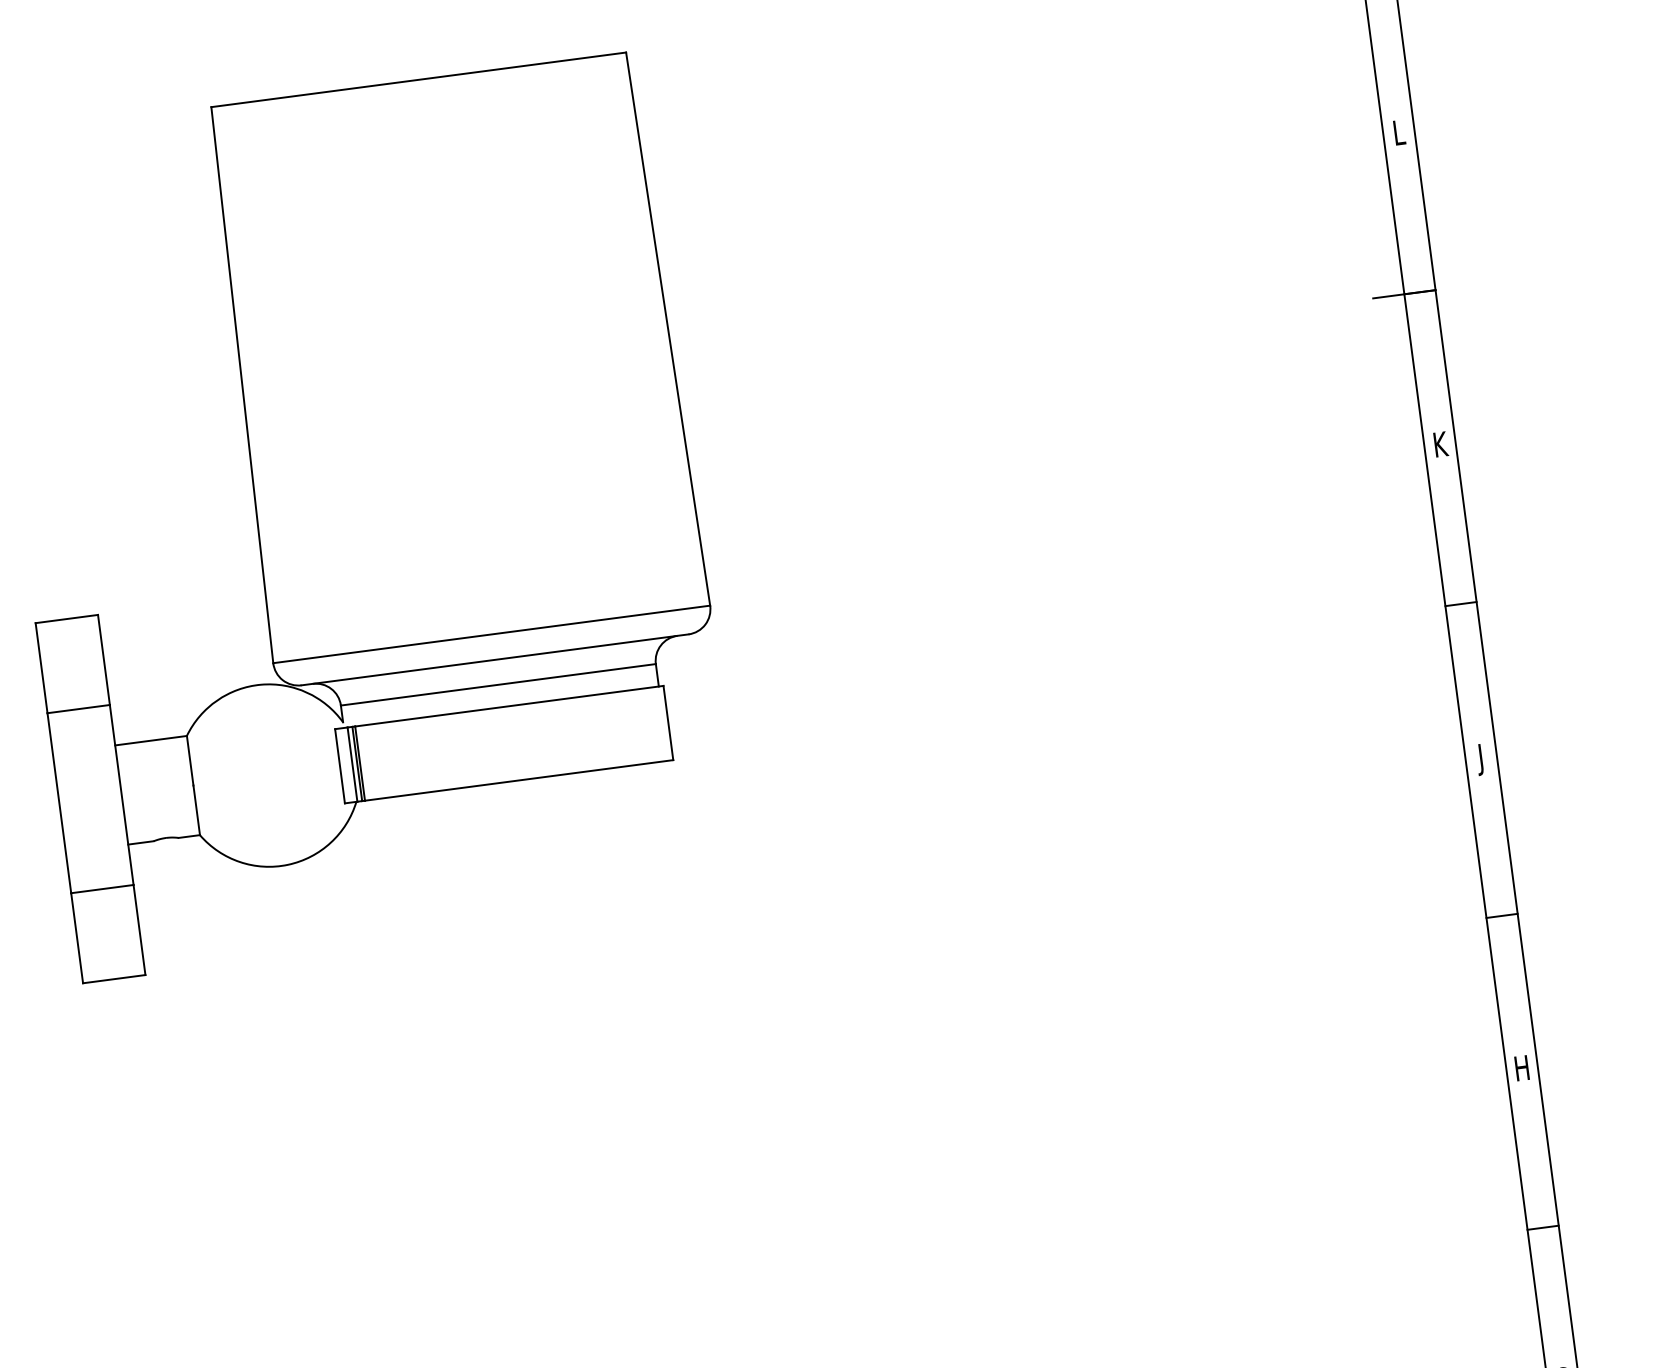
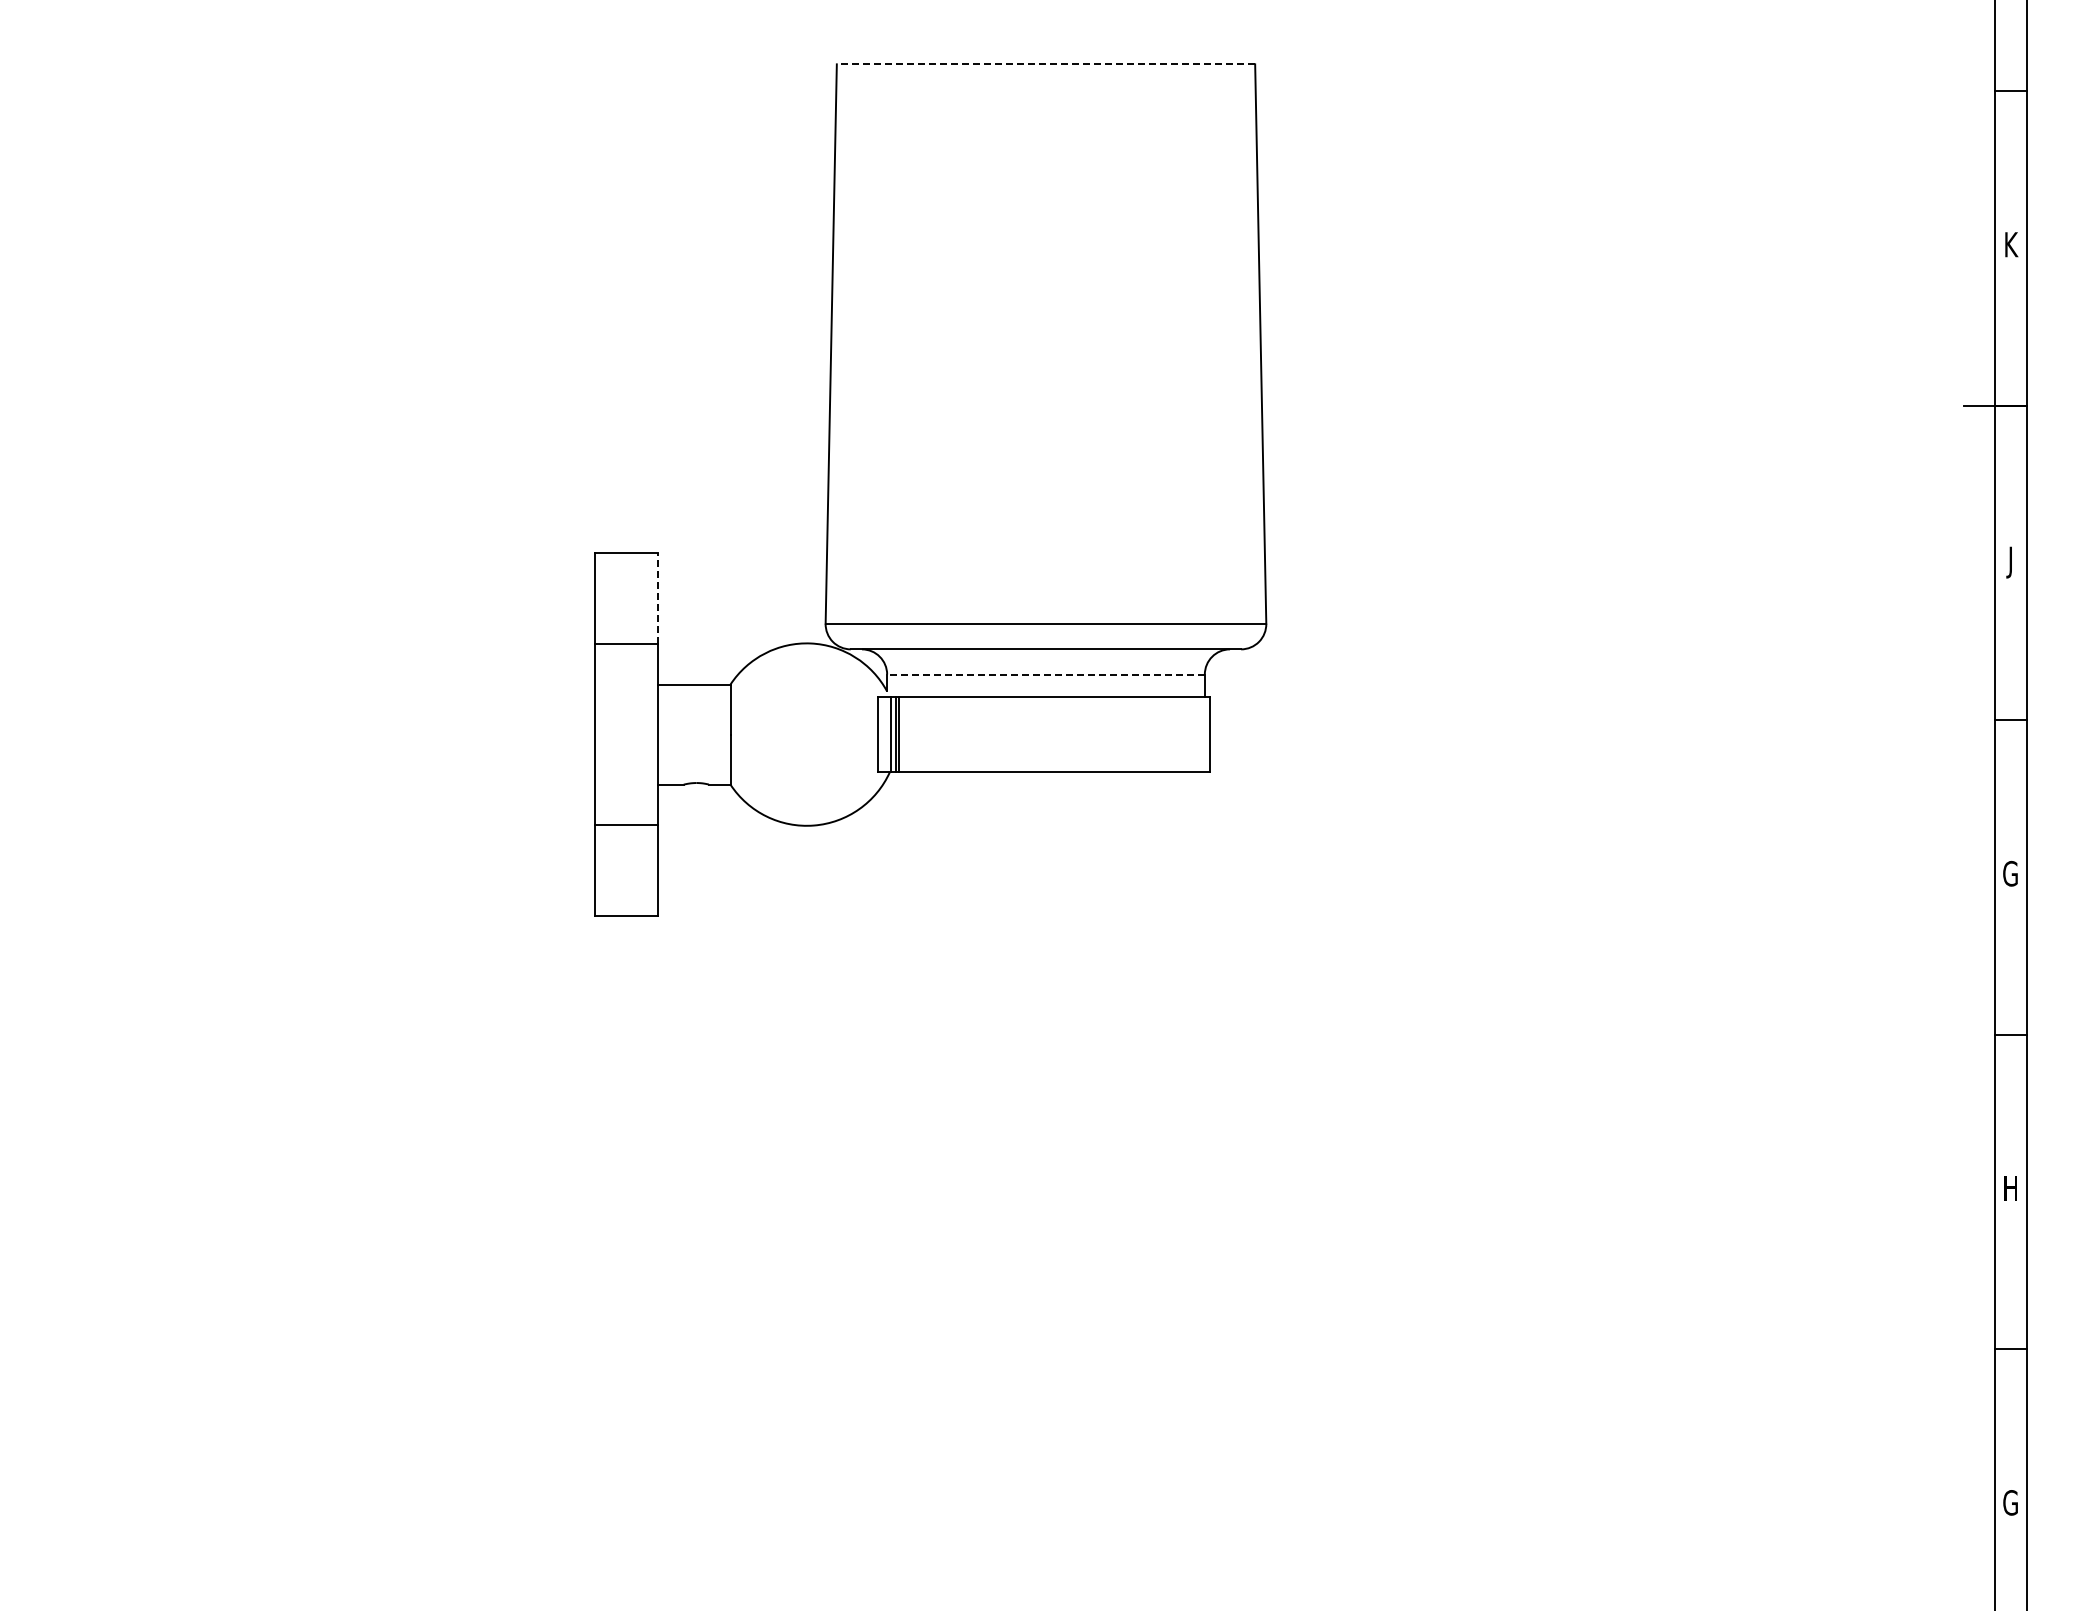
line: (418, 80) -> (1045, 64), solid -> dashed
text: (1399, 132) -> (2011, 244), L -> K
text: (1441, 447) -> (2011, 562), K -> J
line: (104, 659) -> (658, 597), solid -> dashed
line: (498, 684) -> (1046, 674), solid -> dashed
text: (1481, 759) -> (2010, 876), J -> G

